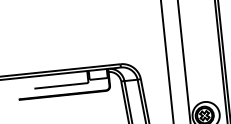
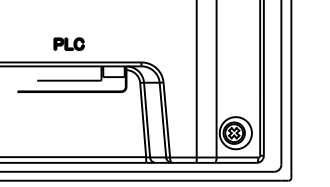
part: (57, 54) -> (68, 43), added

